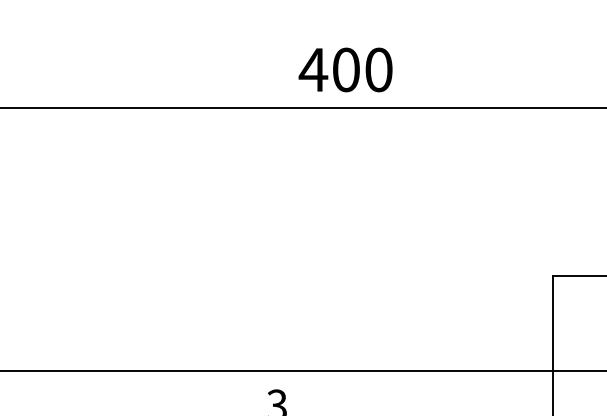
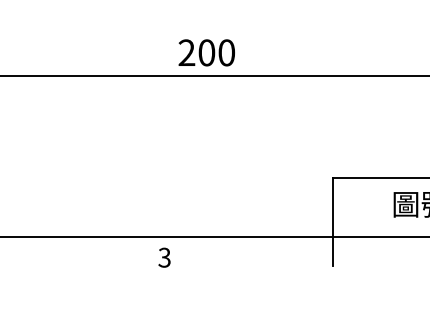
text: (312, 69) -> (186, 52), 400 -> 200

